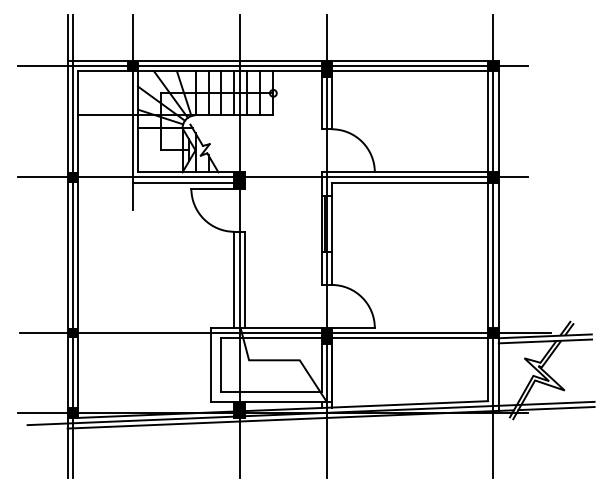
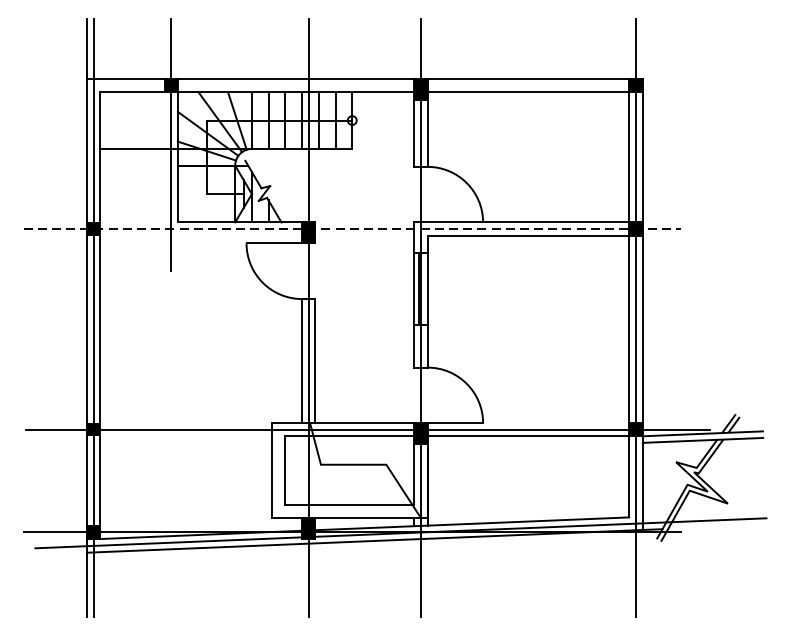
line: (273, 66) -> (352, 85), removed
line: (273, 177) -> (352, 229), solid -> dashed
line: (188, 182) -> (242, 235), removed
line: (556, 408) -> (717, 526), removed

